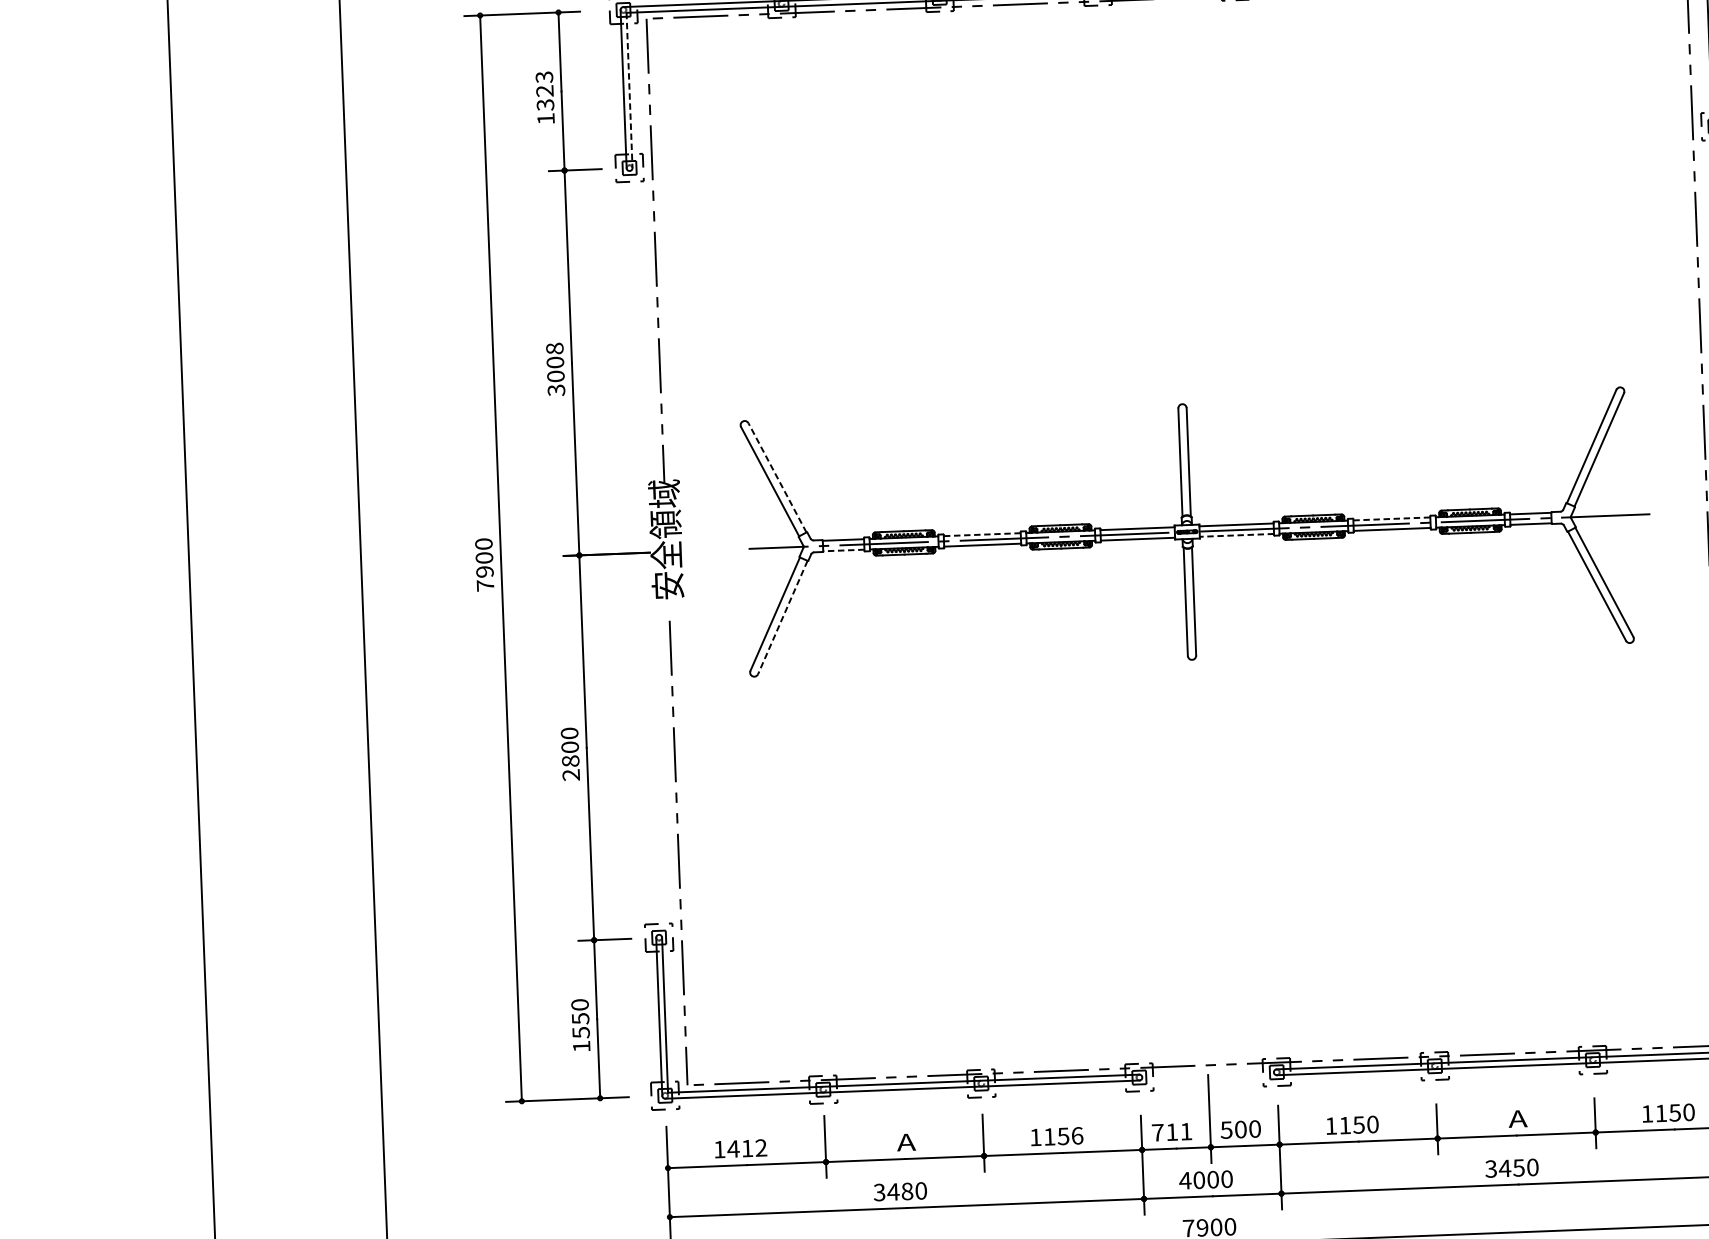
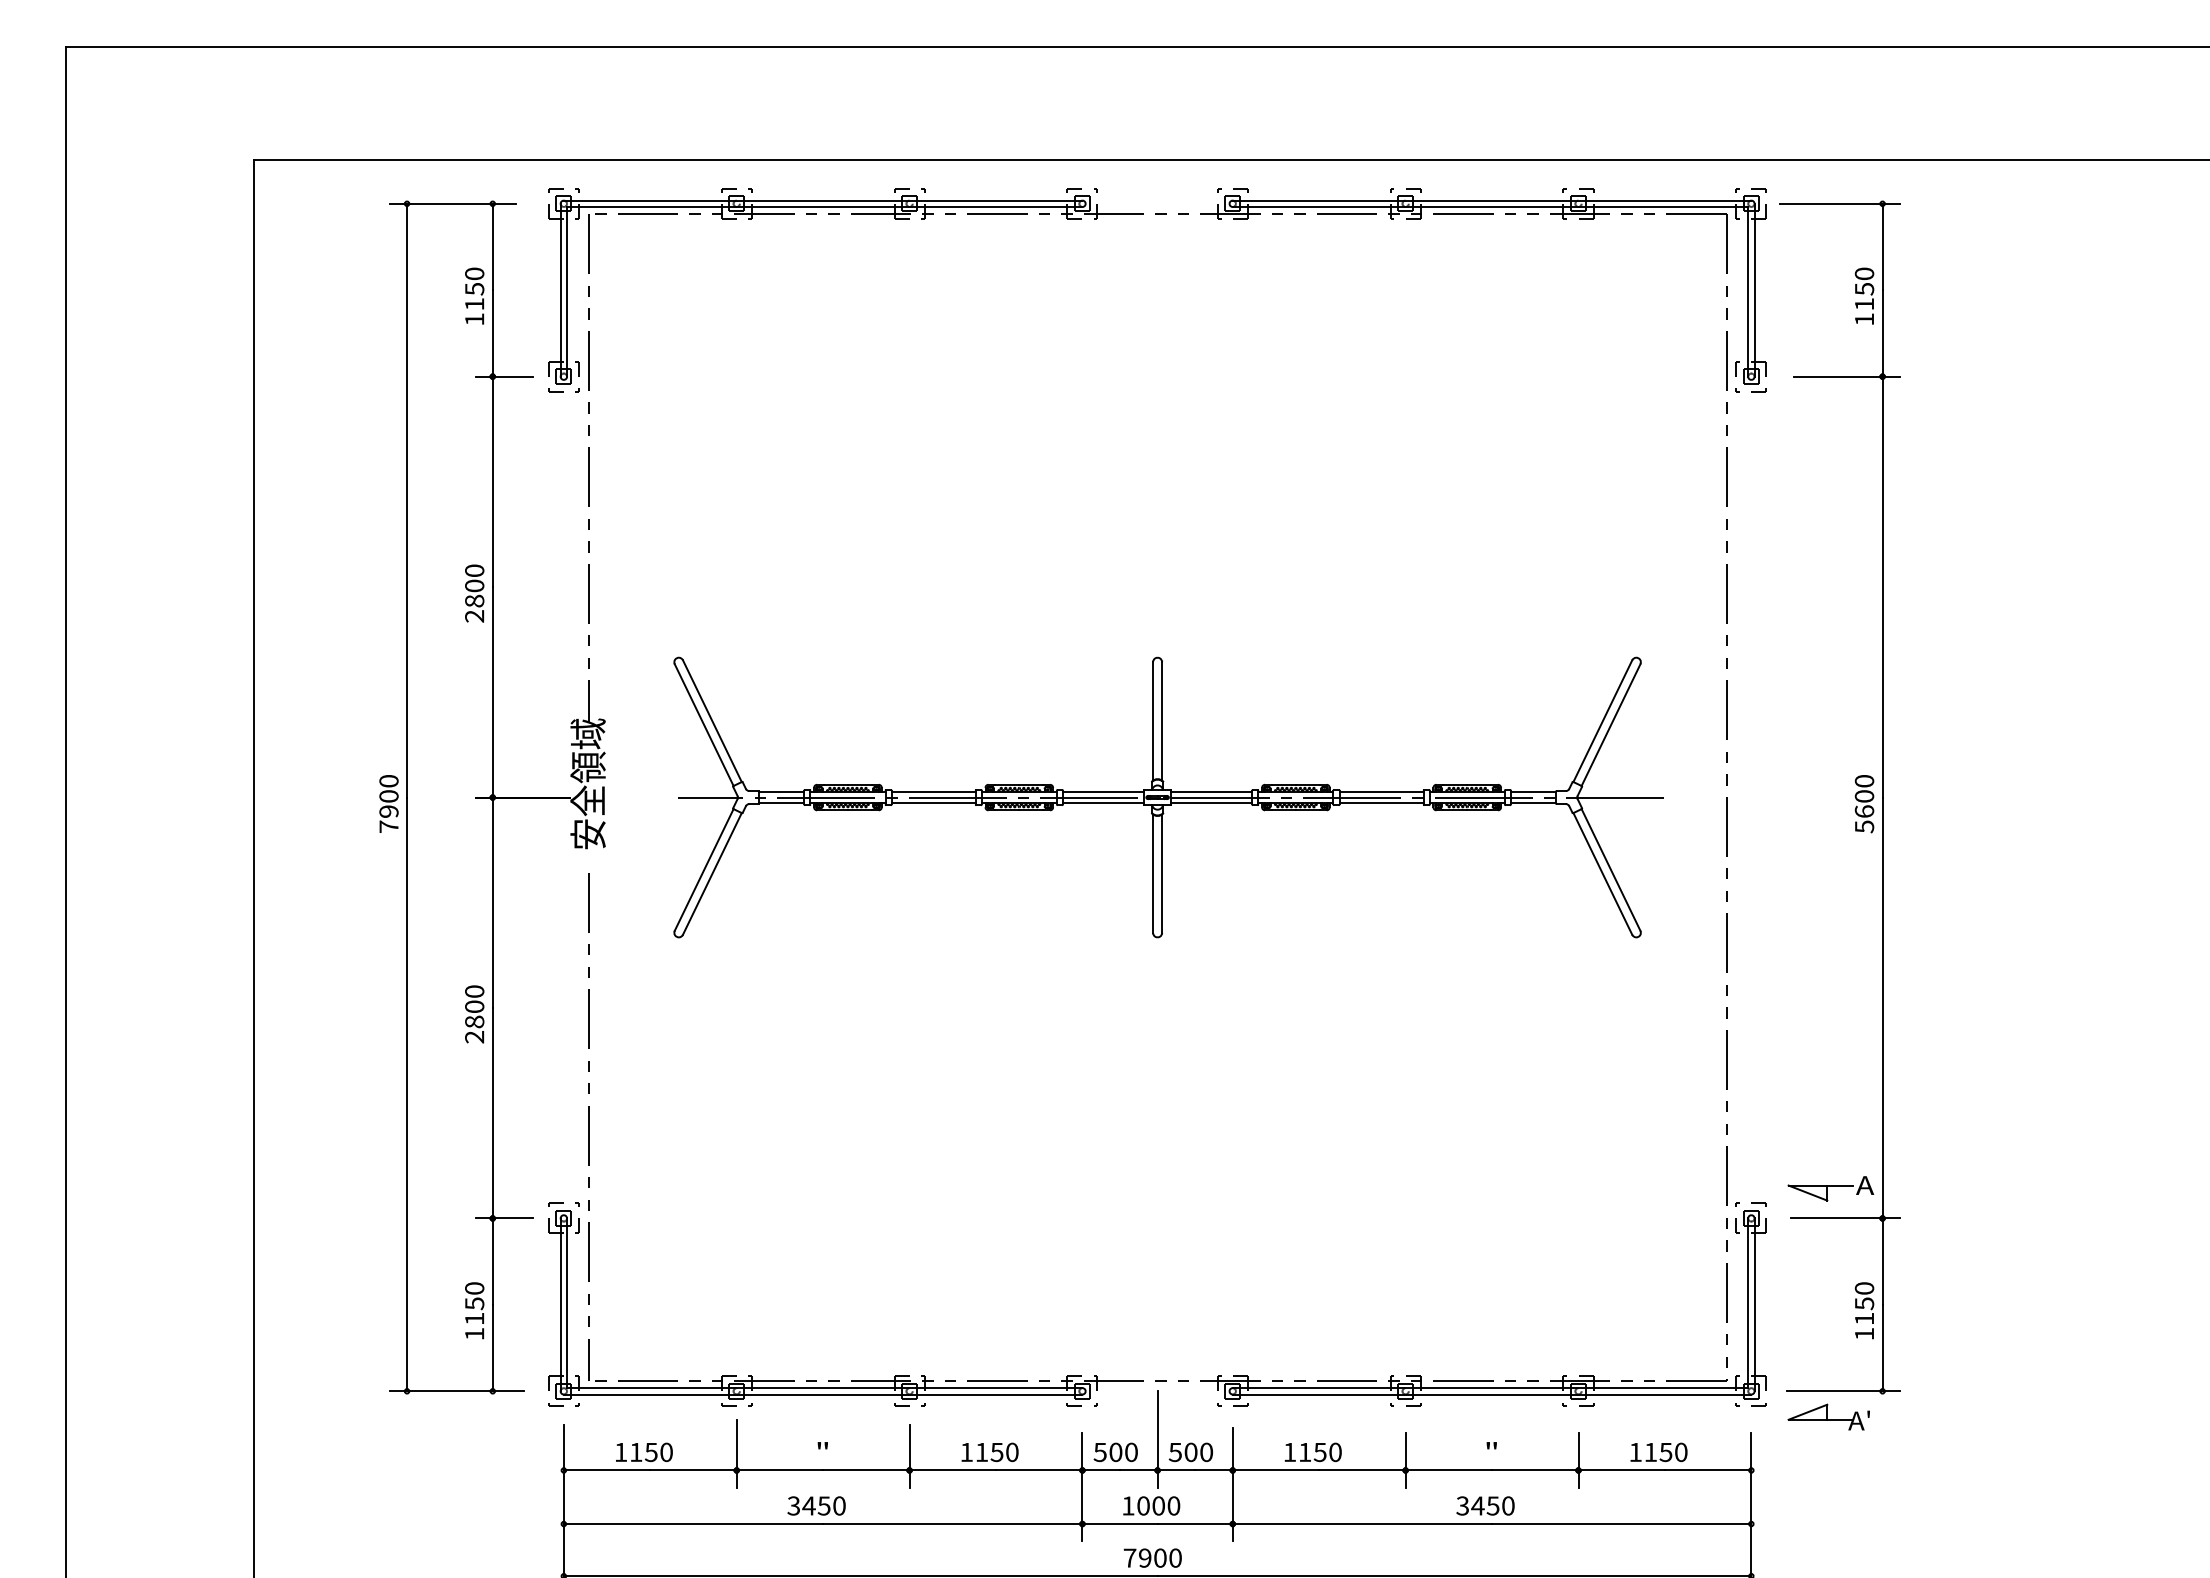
text: (544, 90) -> (474, 288), 1323 -> 1150
line: (629, 90) -> (567, 291), dashed -> solid
text: (555, 369) -> (474, 593), 3008 -> 2800
line: (777, 478) -> (712, 721), dashed -> solid
line: (1392, 518) -> (1382, 791), dashed -> solid
line: (982, 534) -> (933, 791), dashed -> solid
line: (1236, 535) -> (1211, 803), dashed -> solid
line: (843, 550) -> (781, 803), dashed -> solid
line: (782, 617) -> (712, 873), dashed -> solid
text: (580, 1032) -> (474, 1318), 1550 -> 1150
text: (1517, 1118) -> (1493, 1451), A -> "
text: (1171, 1132) -> (1115, 1452), 711 -> 500
text: (1077, 1135) -> (1012, 1451), 1156 -> 1150
text: (906, 1141) -> (825, 1451), A -> "
text: (746, 1148) -> (650, 1452), 1412 -> 1150
text: (1185, 1180) -> (1128, 1505), 4000 -> 1000
text: (906, 1191) -> (823, 1505), 3480 -> 3450

